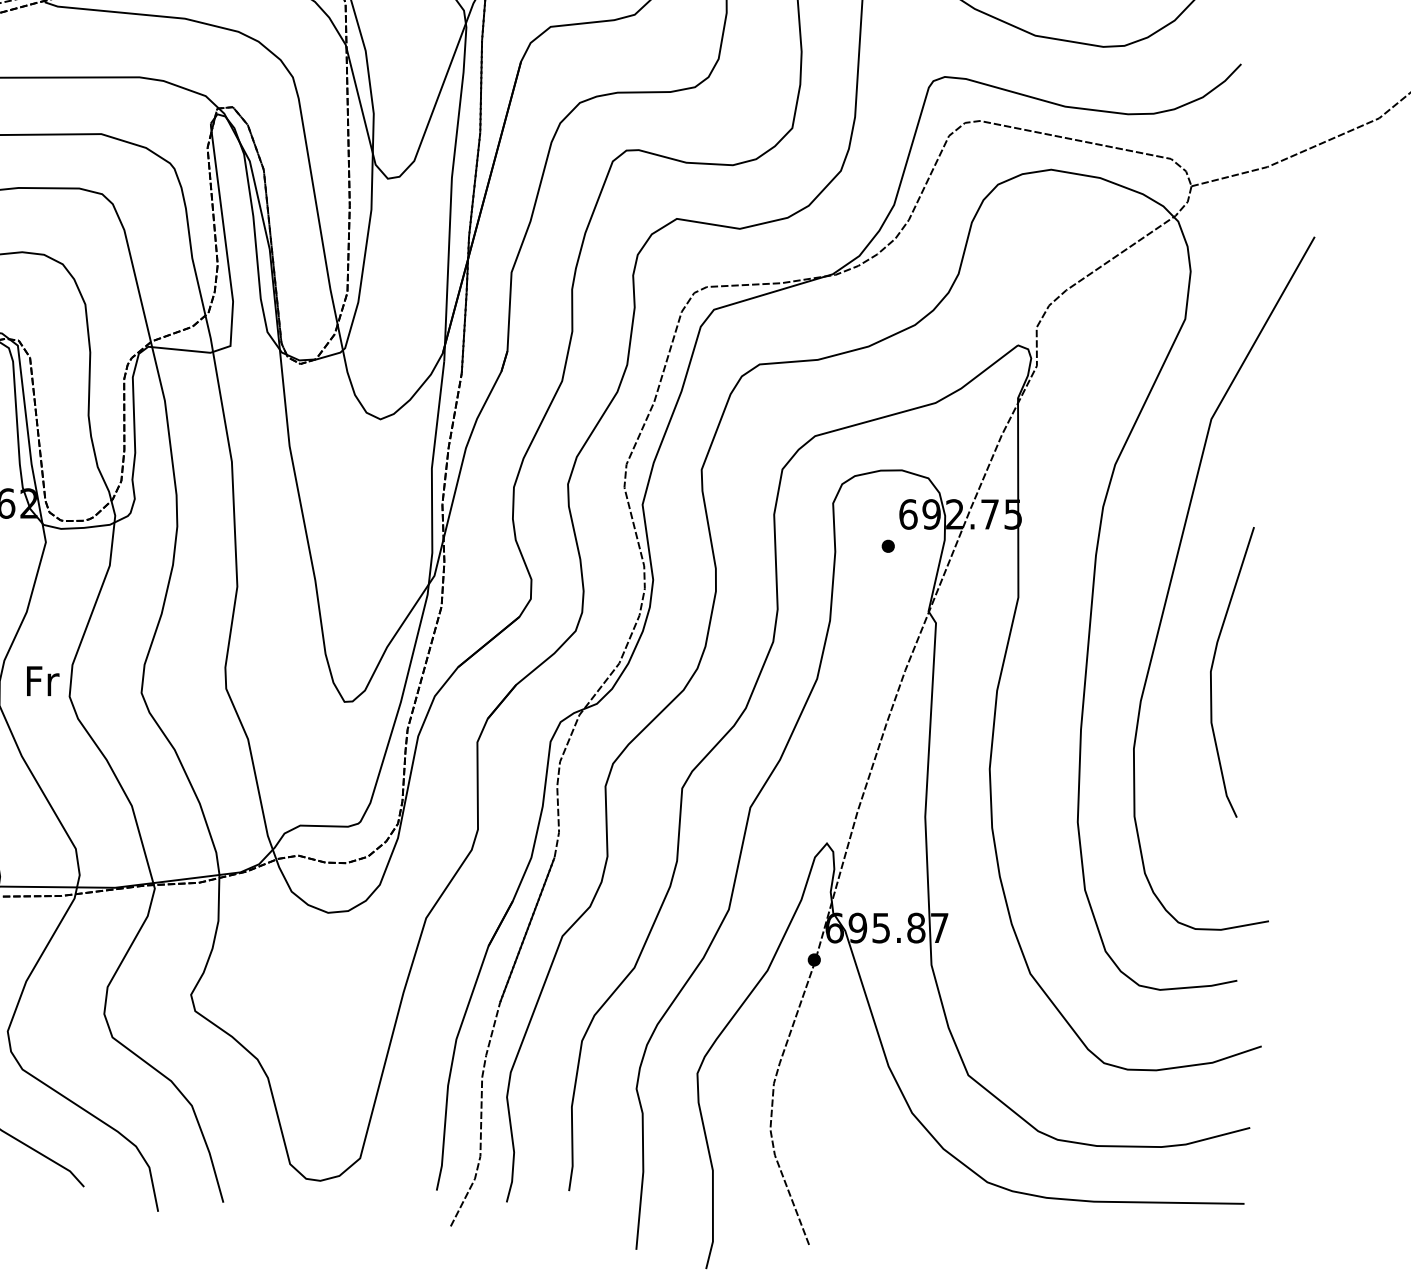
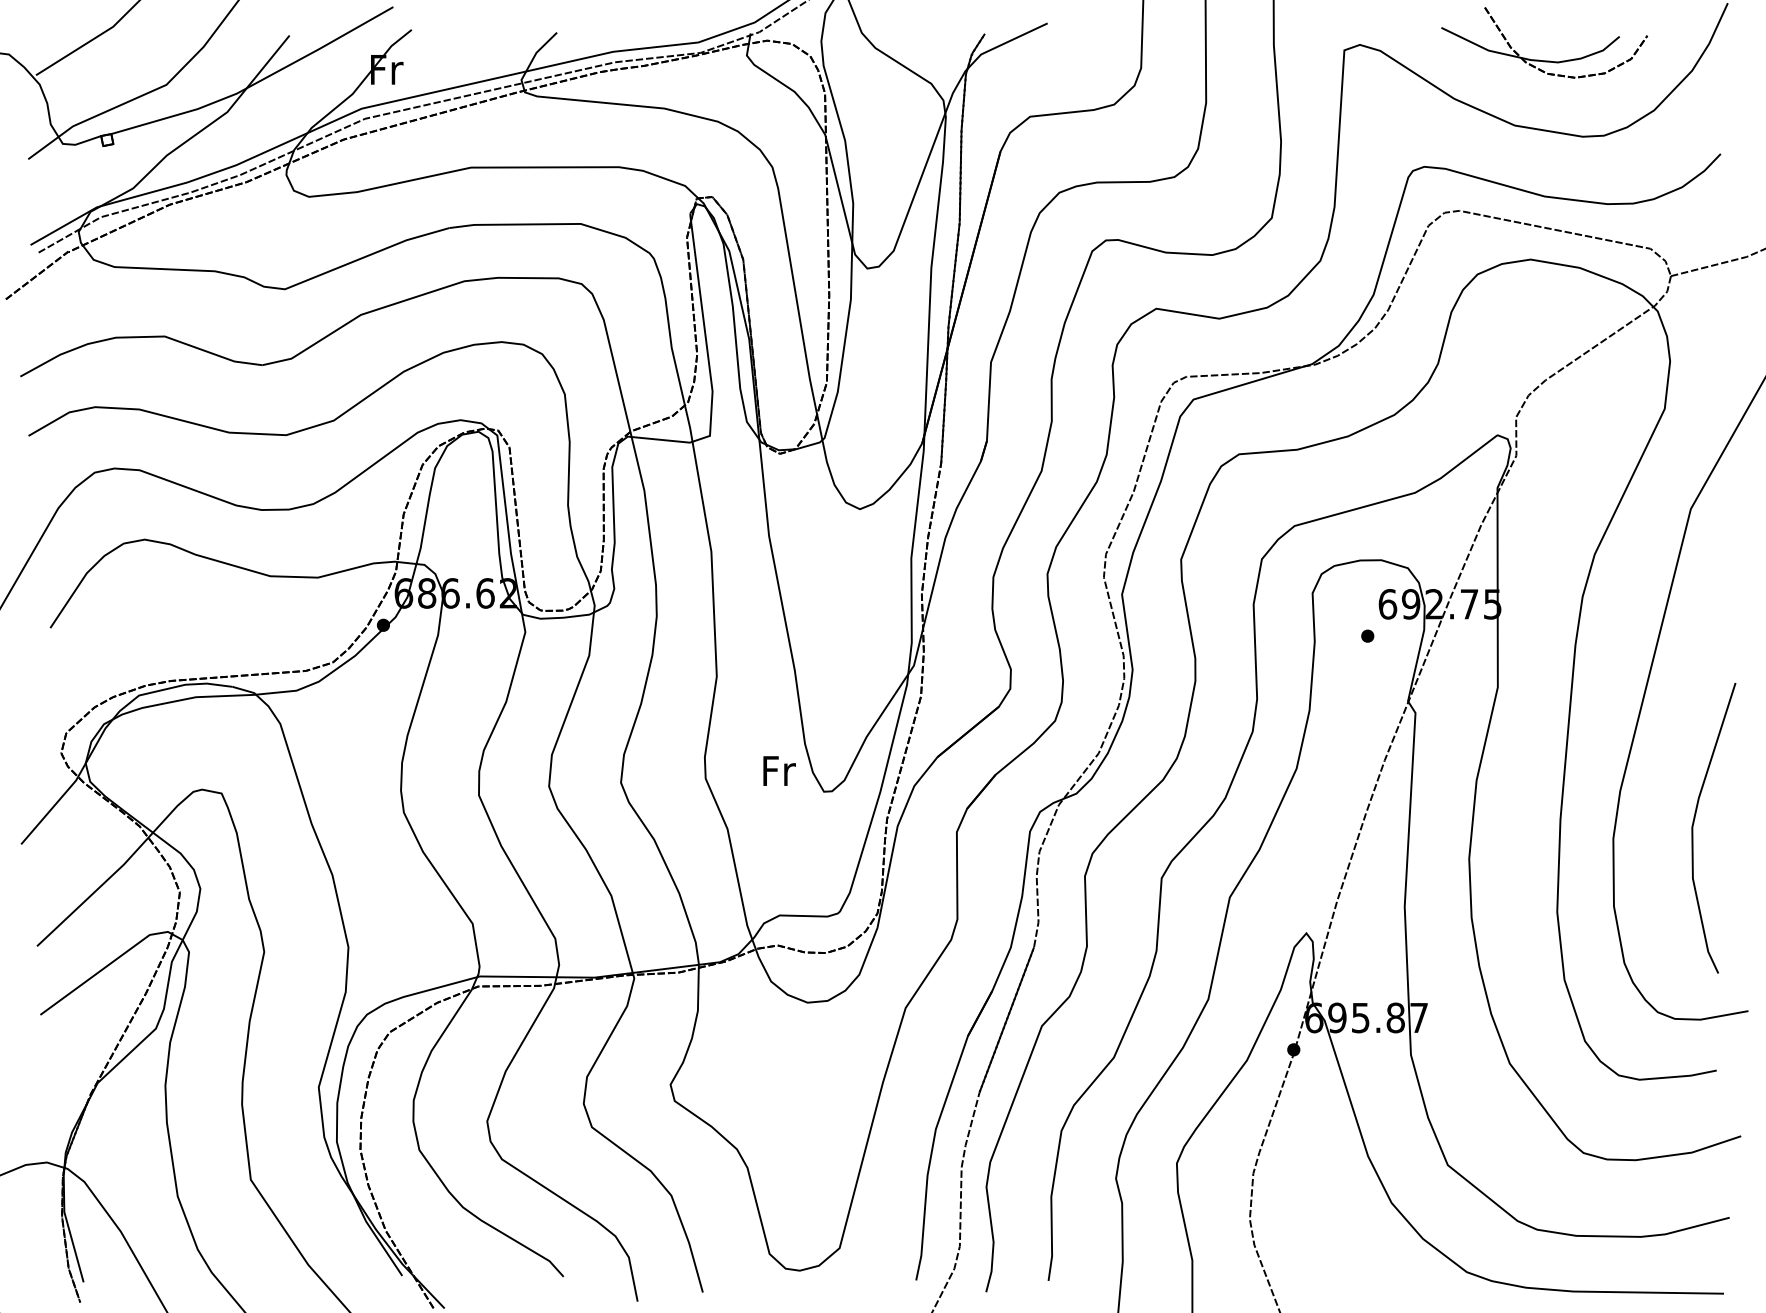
curve: (1213, 667) -> (1694, 823), moved
text: (43, 680) -> (779, 770), moved

